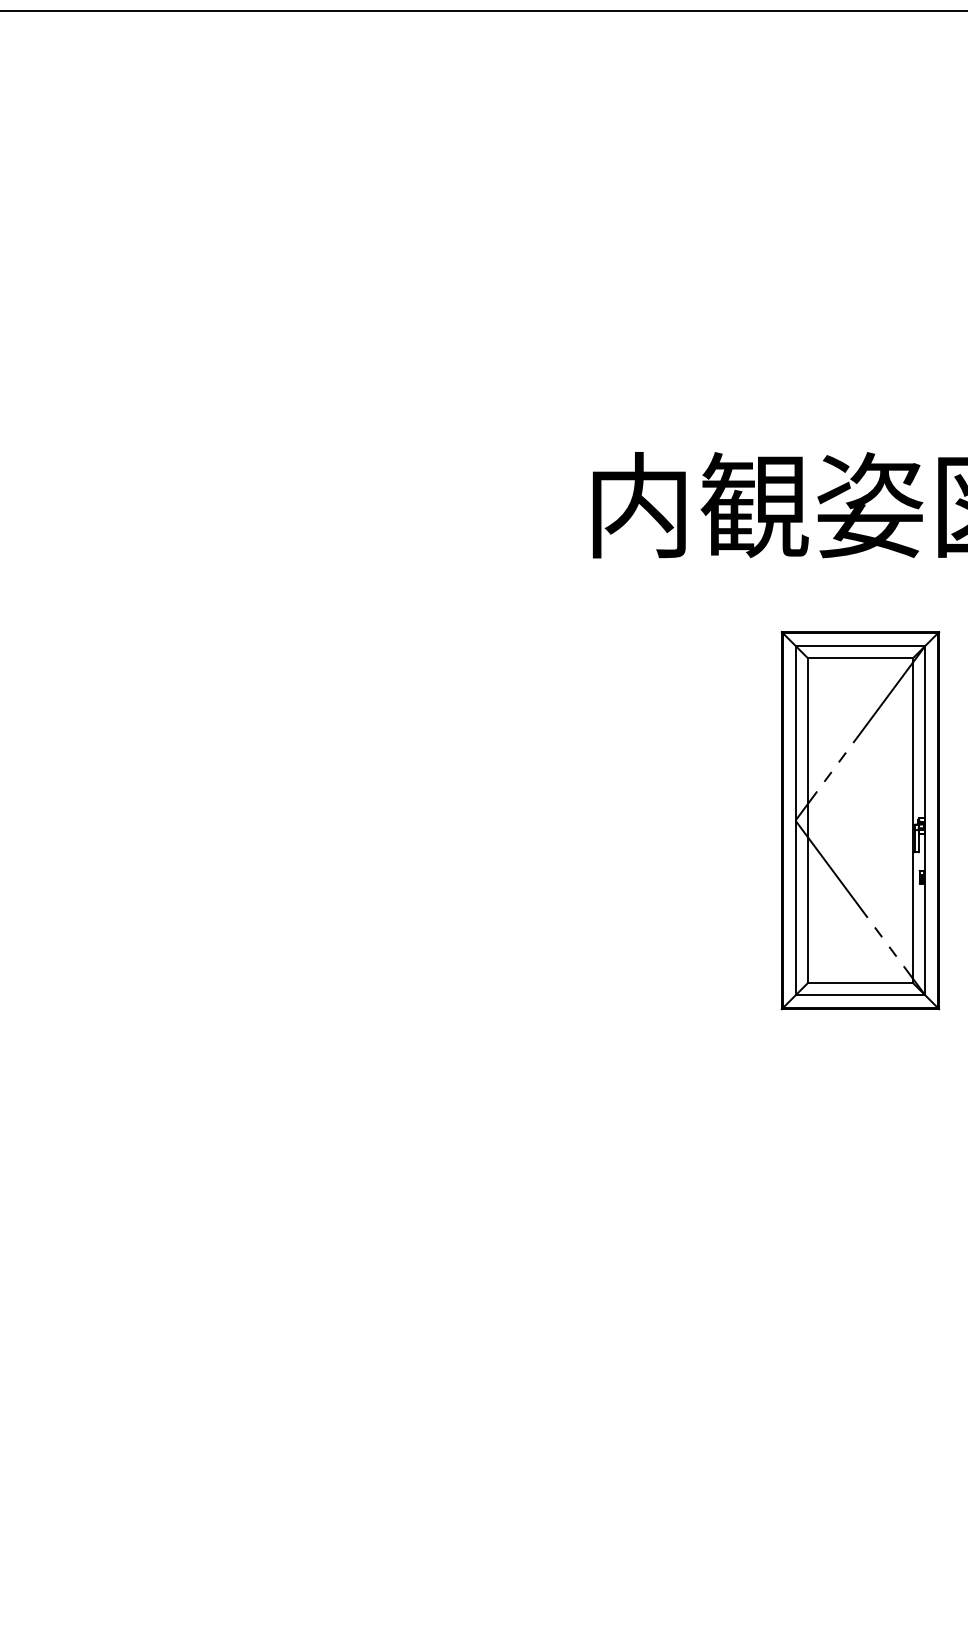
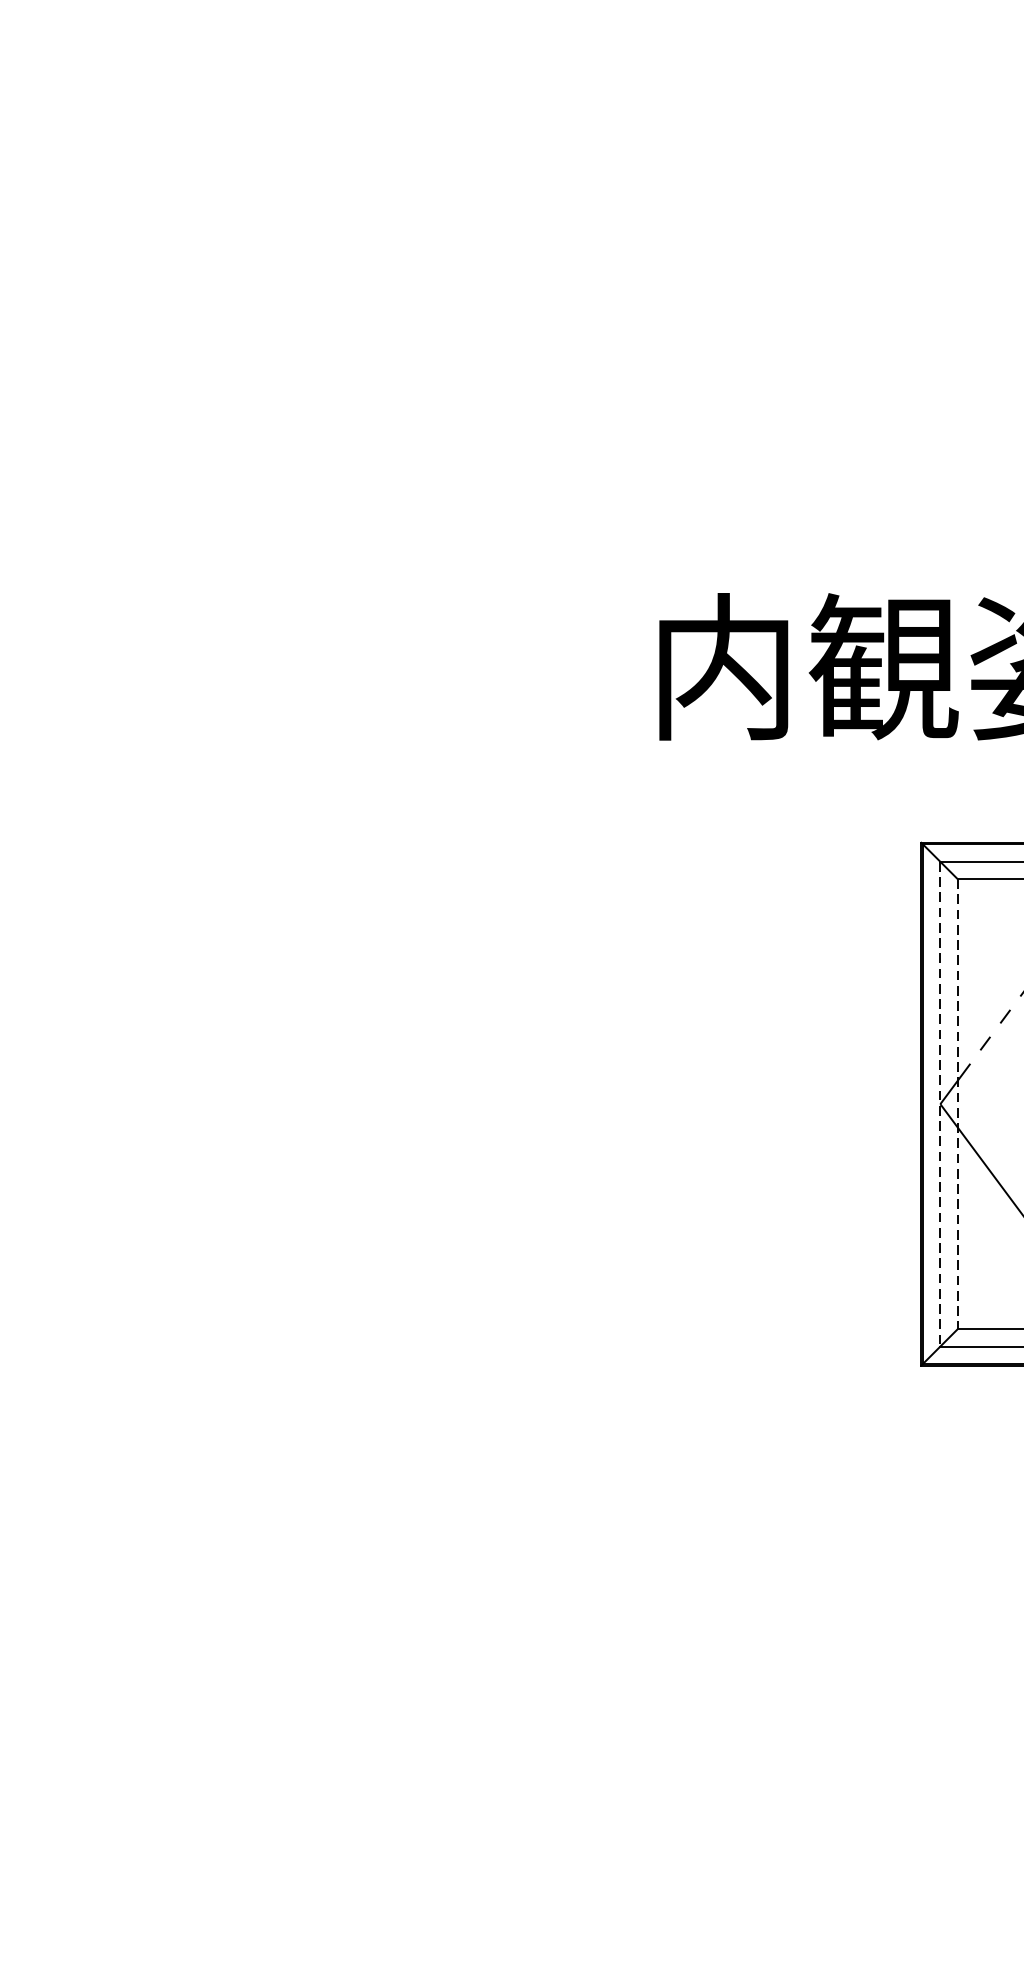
line: (795, 820) -> (940, 1103), solid -> dashed
line: (808, 821) -> (958, 1105), solid -> dashed

